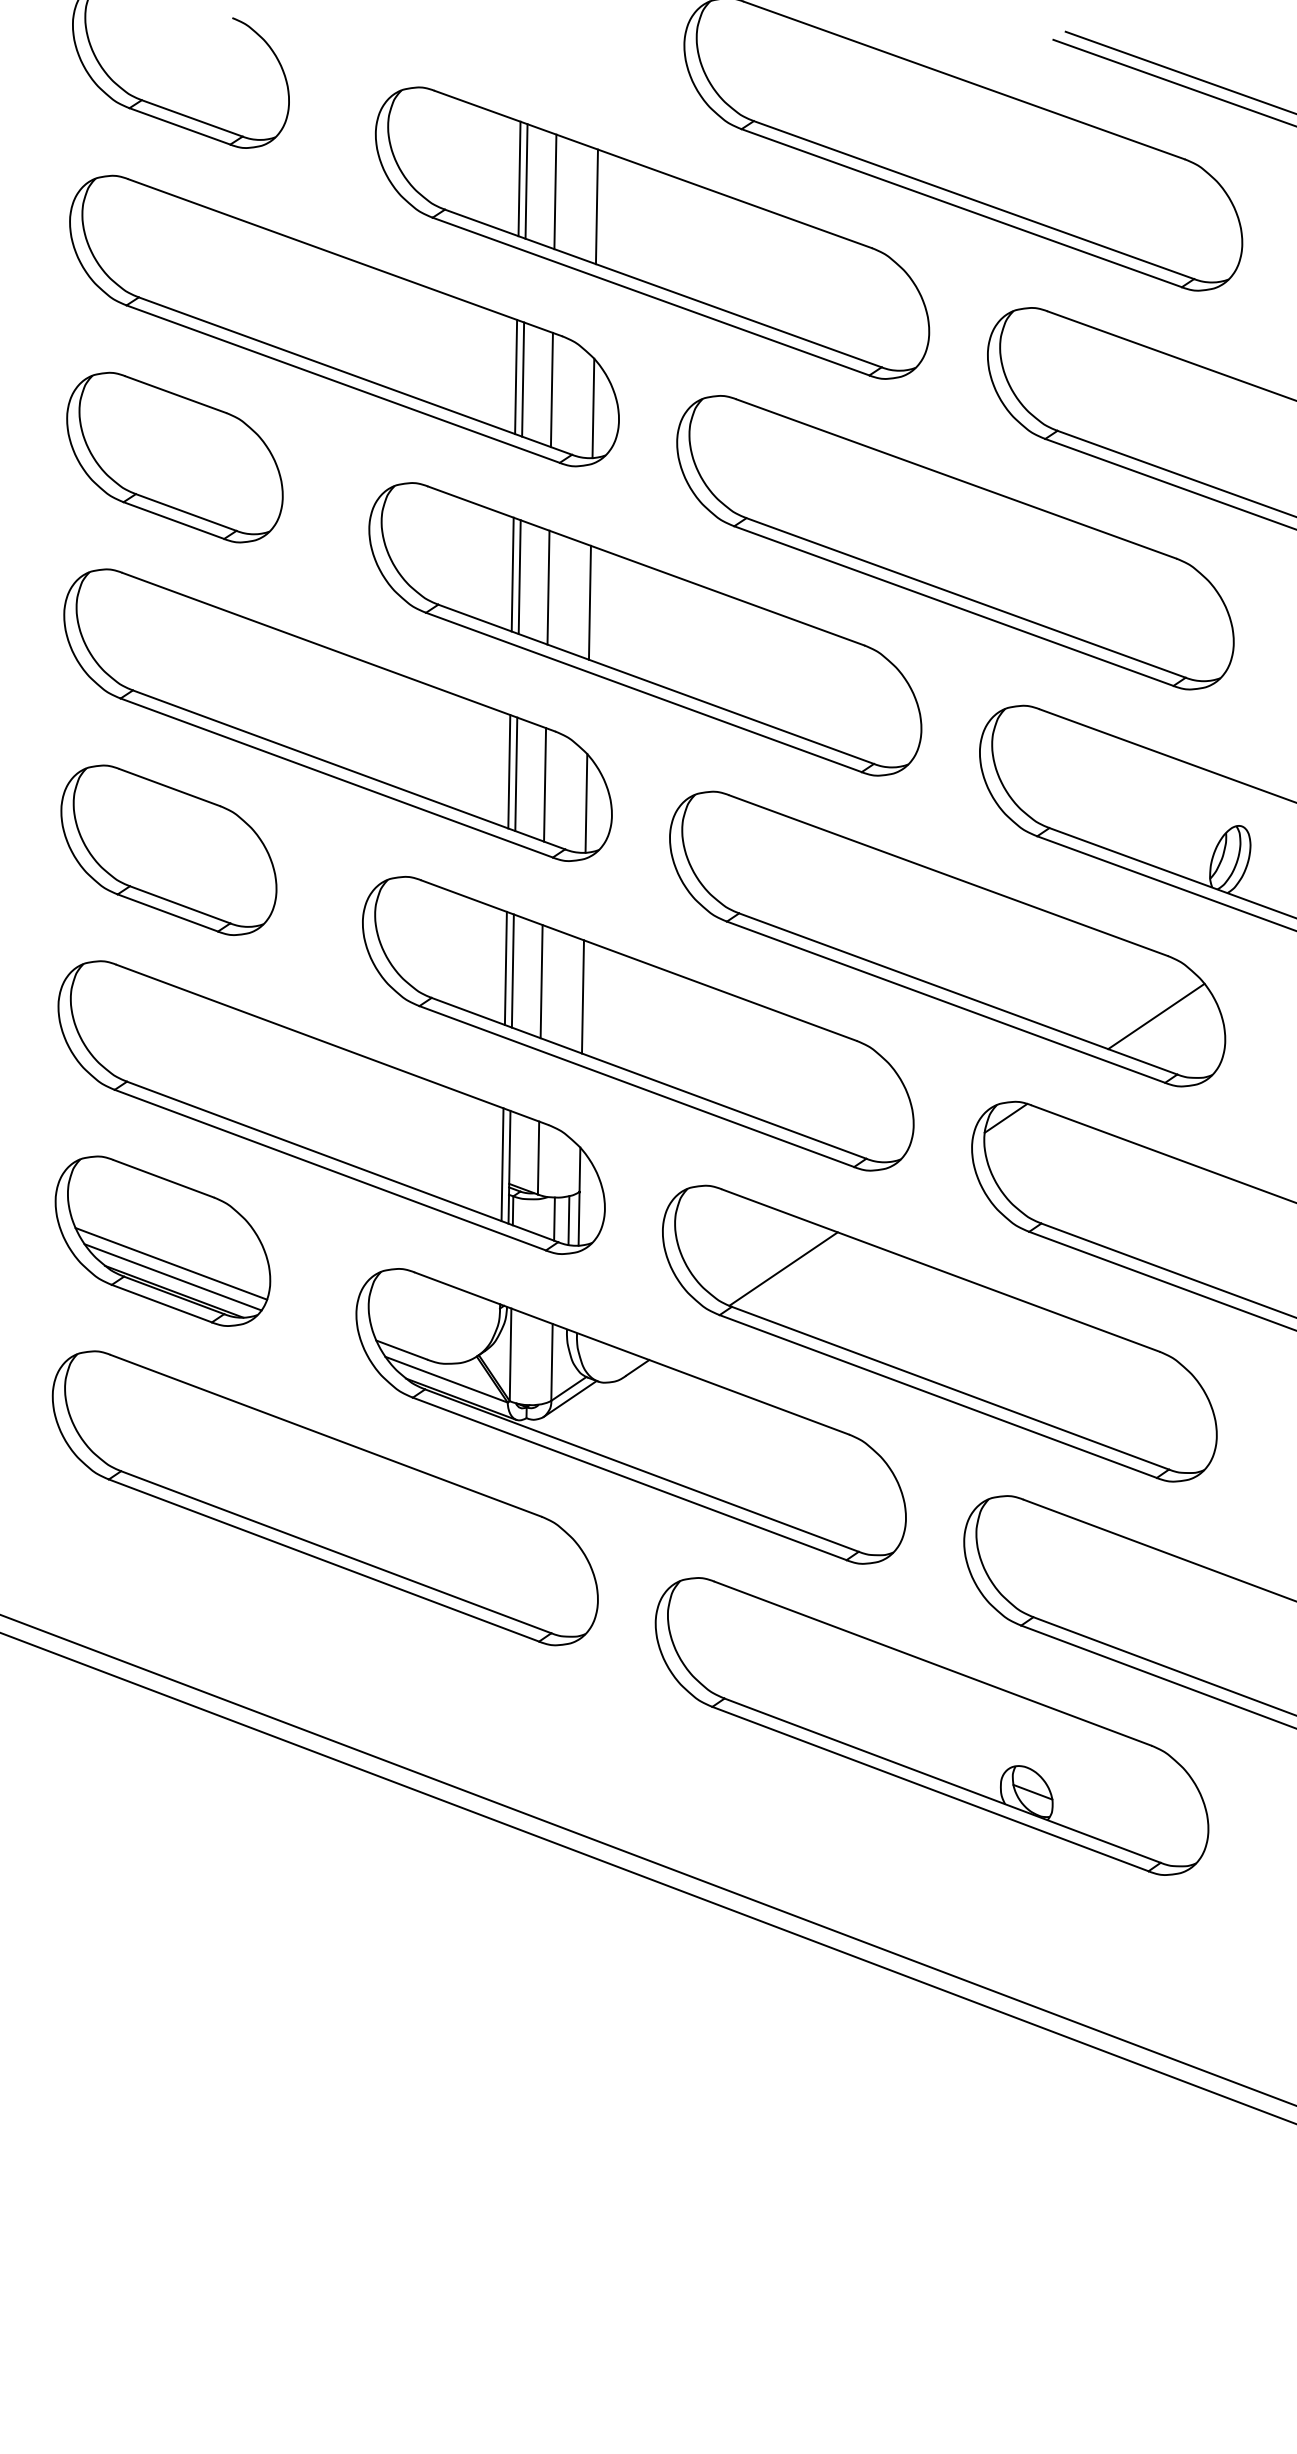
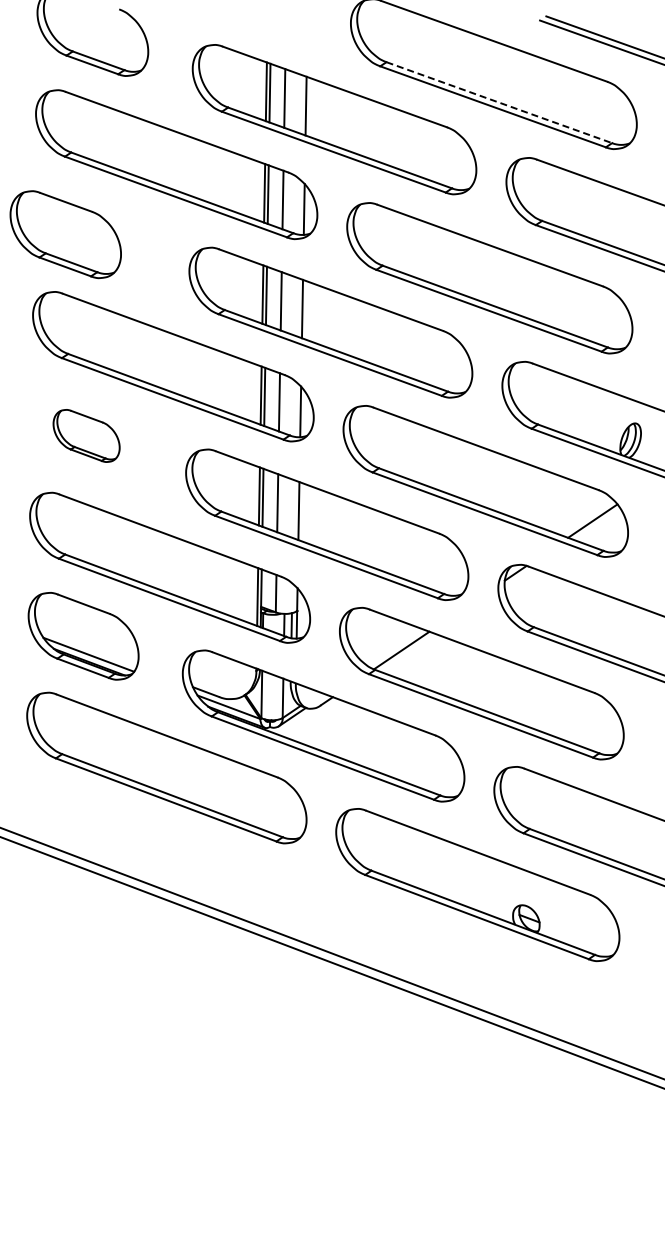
line: (974, 199) -> (499, 102), solid -> dashed
part: (174, 457) -> (65, 234), moved
part: (168, 849) -> (86, 435), size x0.6
line: (170, 1263) -> (87, 647), removed

